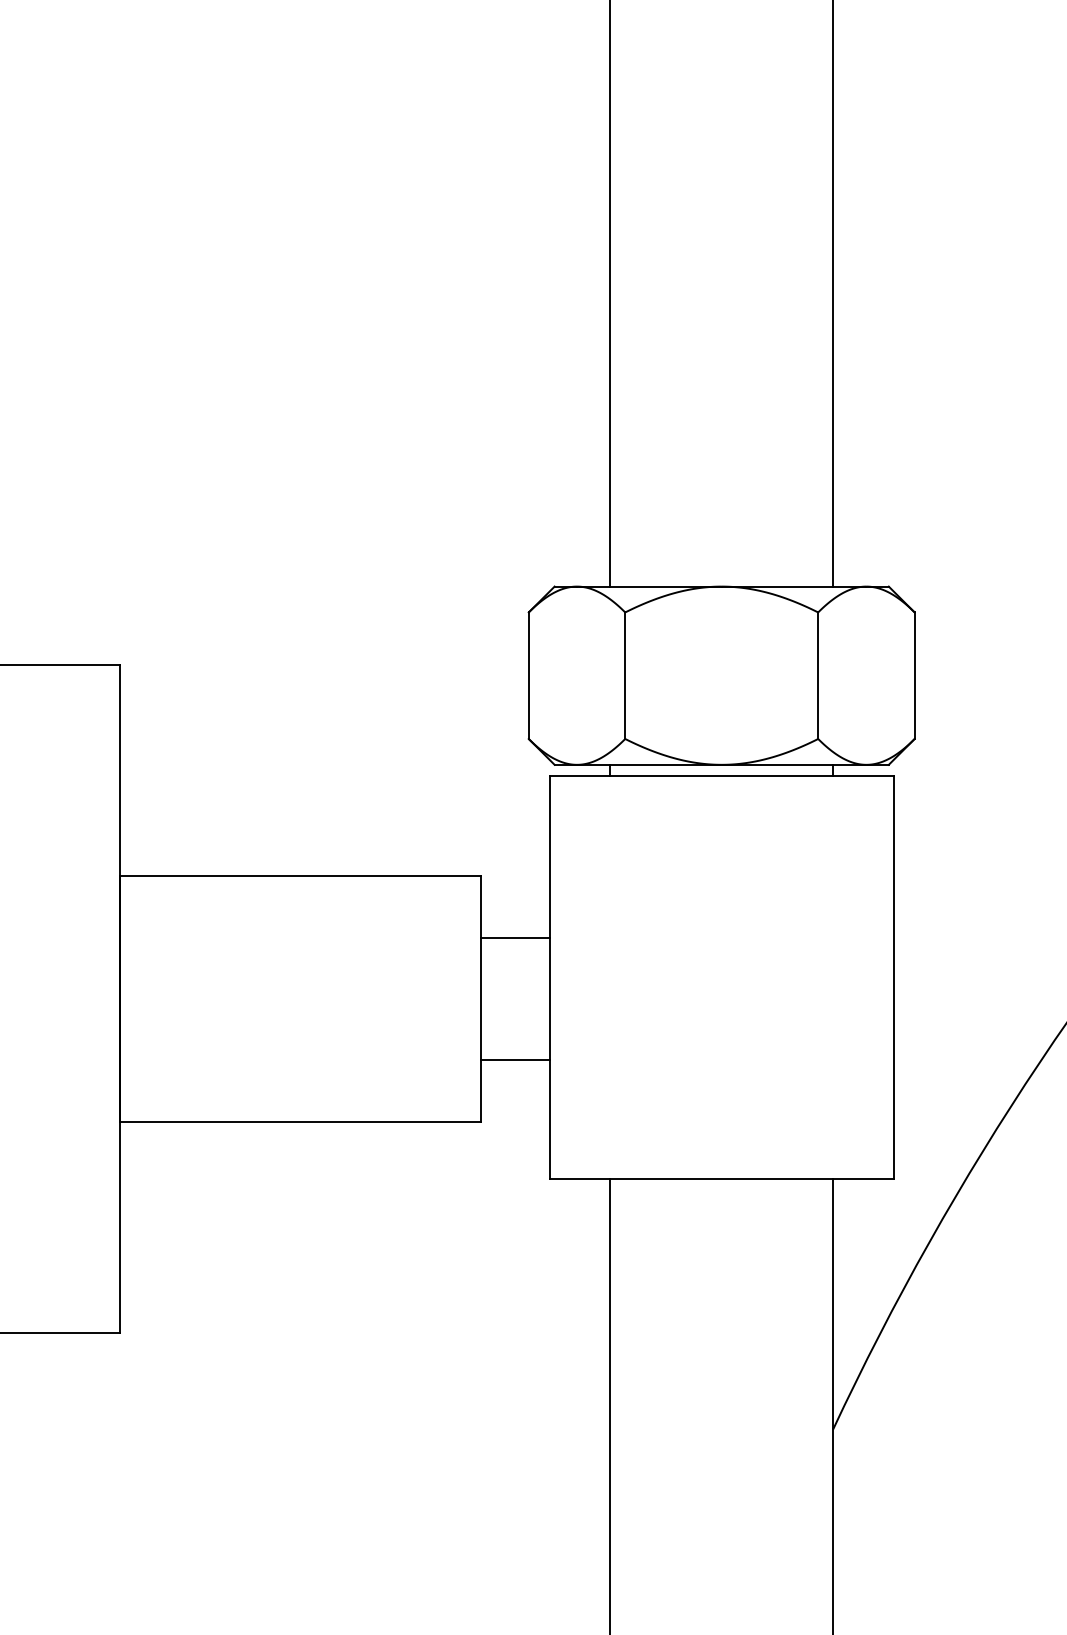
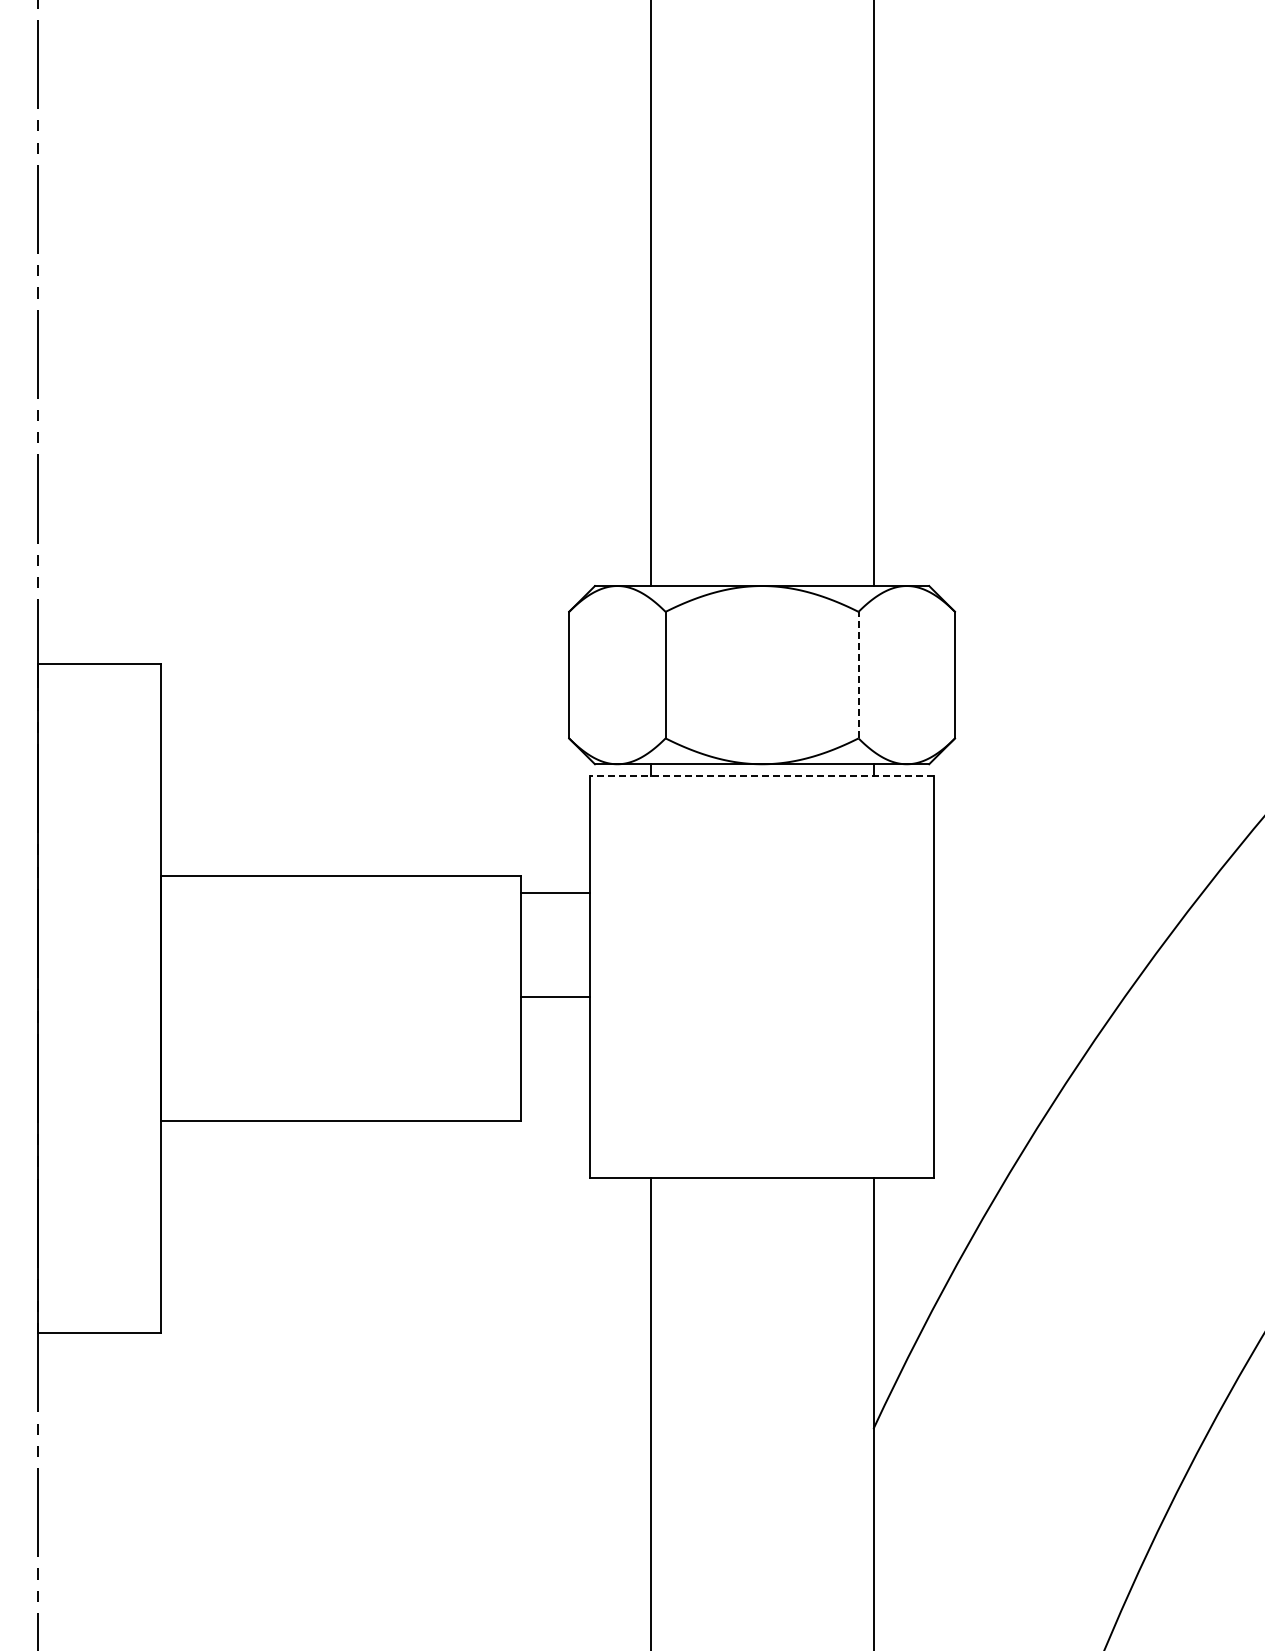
line: (818, 675) -> (858, 674), solid -> dashed
line: (721, 776) -> (761, 775), solid -> dashed
line: (515, 938) -> (555, 893), moved
line: (515, 1060) -> (555, 996), moved

